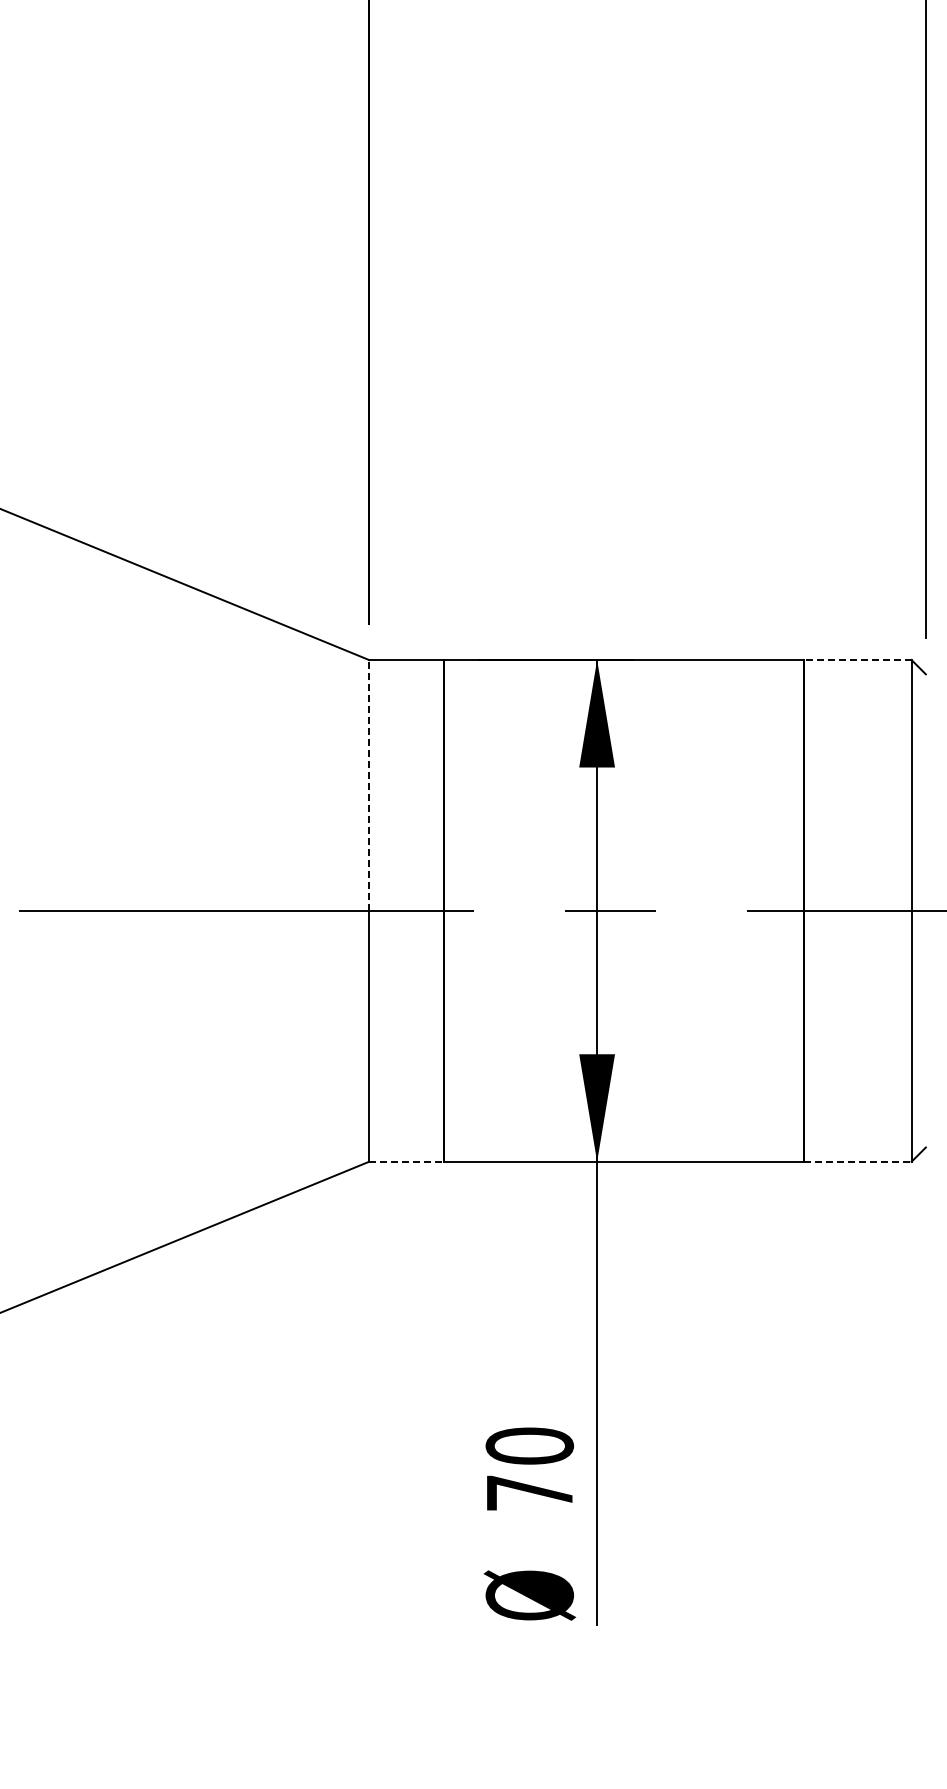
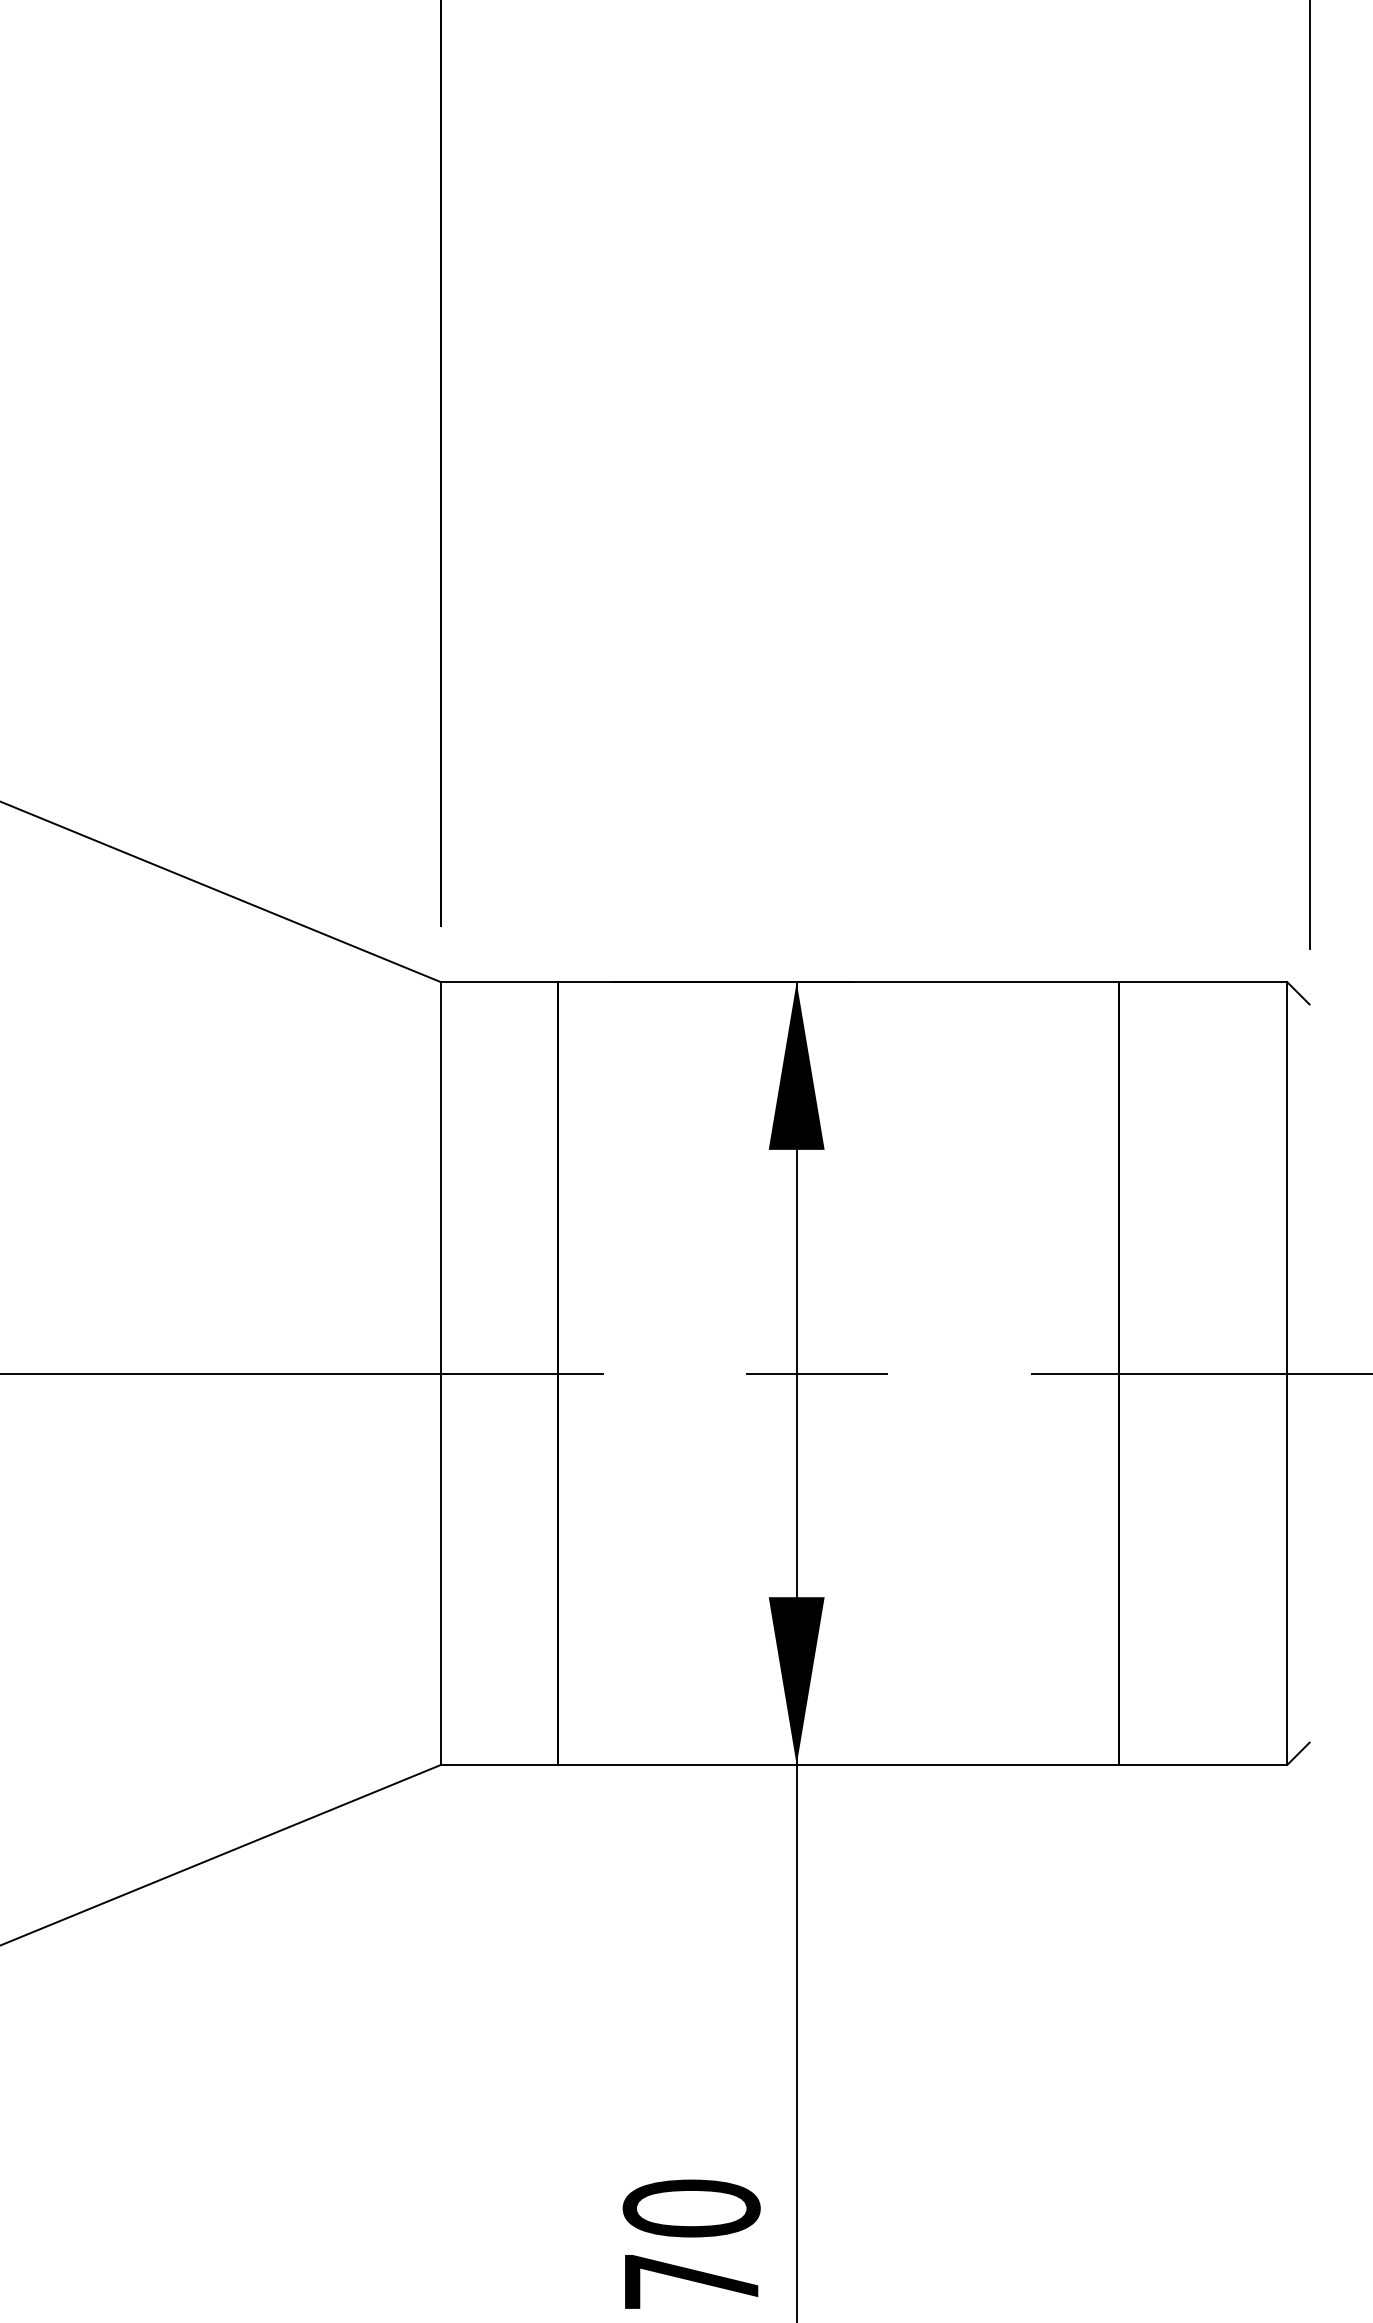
line: (857, 660) -> (1202, 982), dashed -> solid
line: (369, 784) -> (441, 1176), dashed -> solid
line: (406, 1161) -> (499, 1764), dashed -> solid
line: (857, 1161) -> (1202, 1764), dashed -> solid

